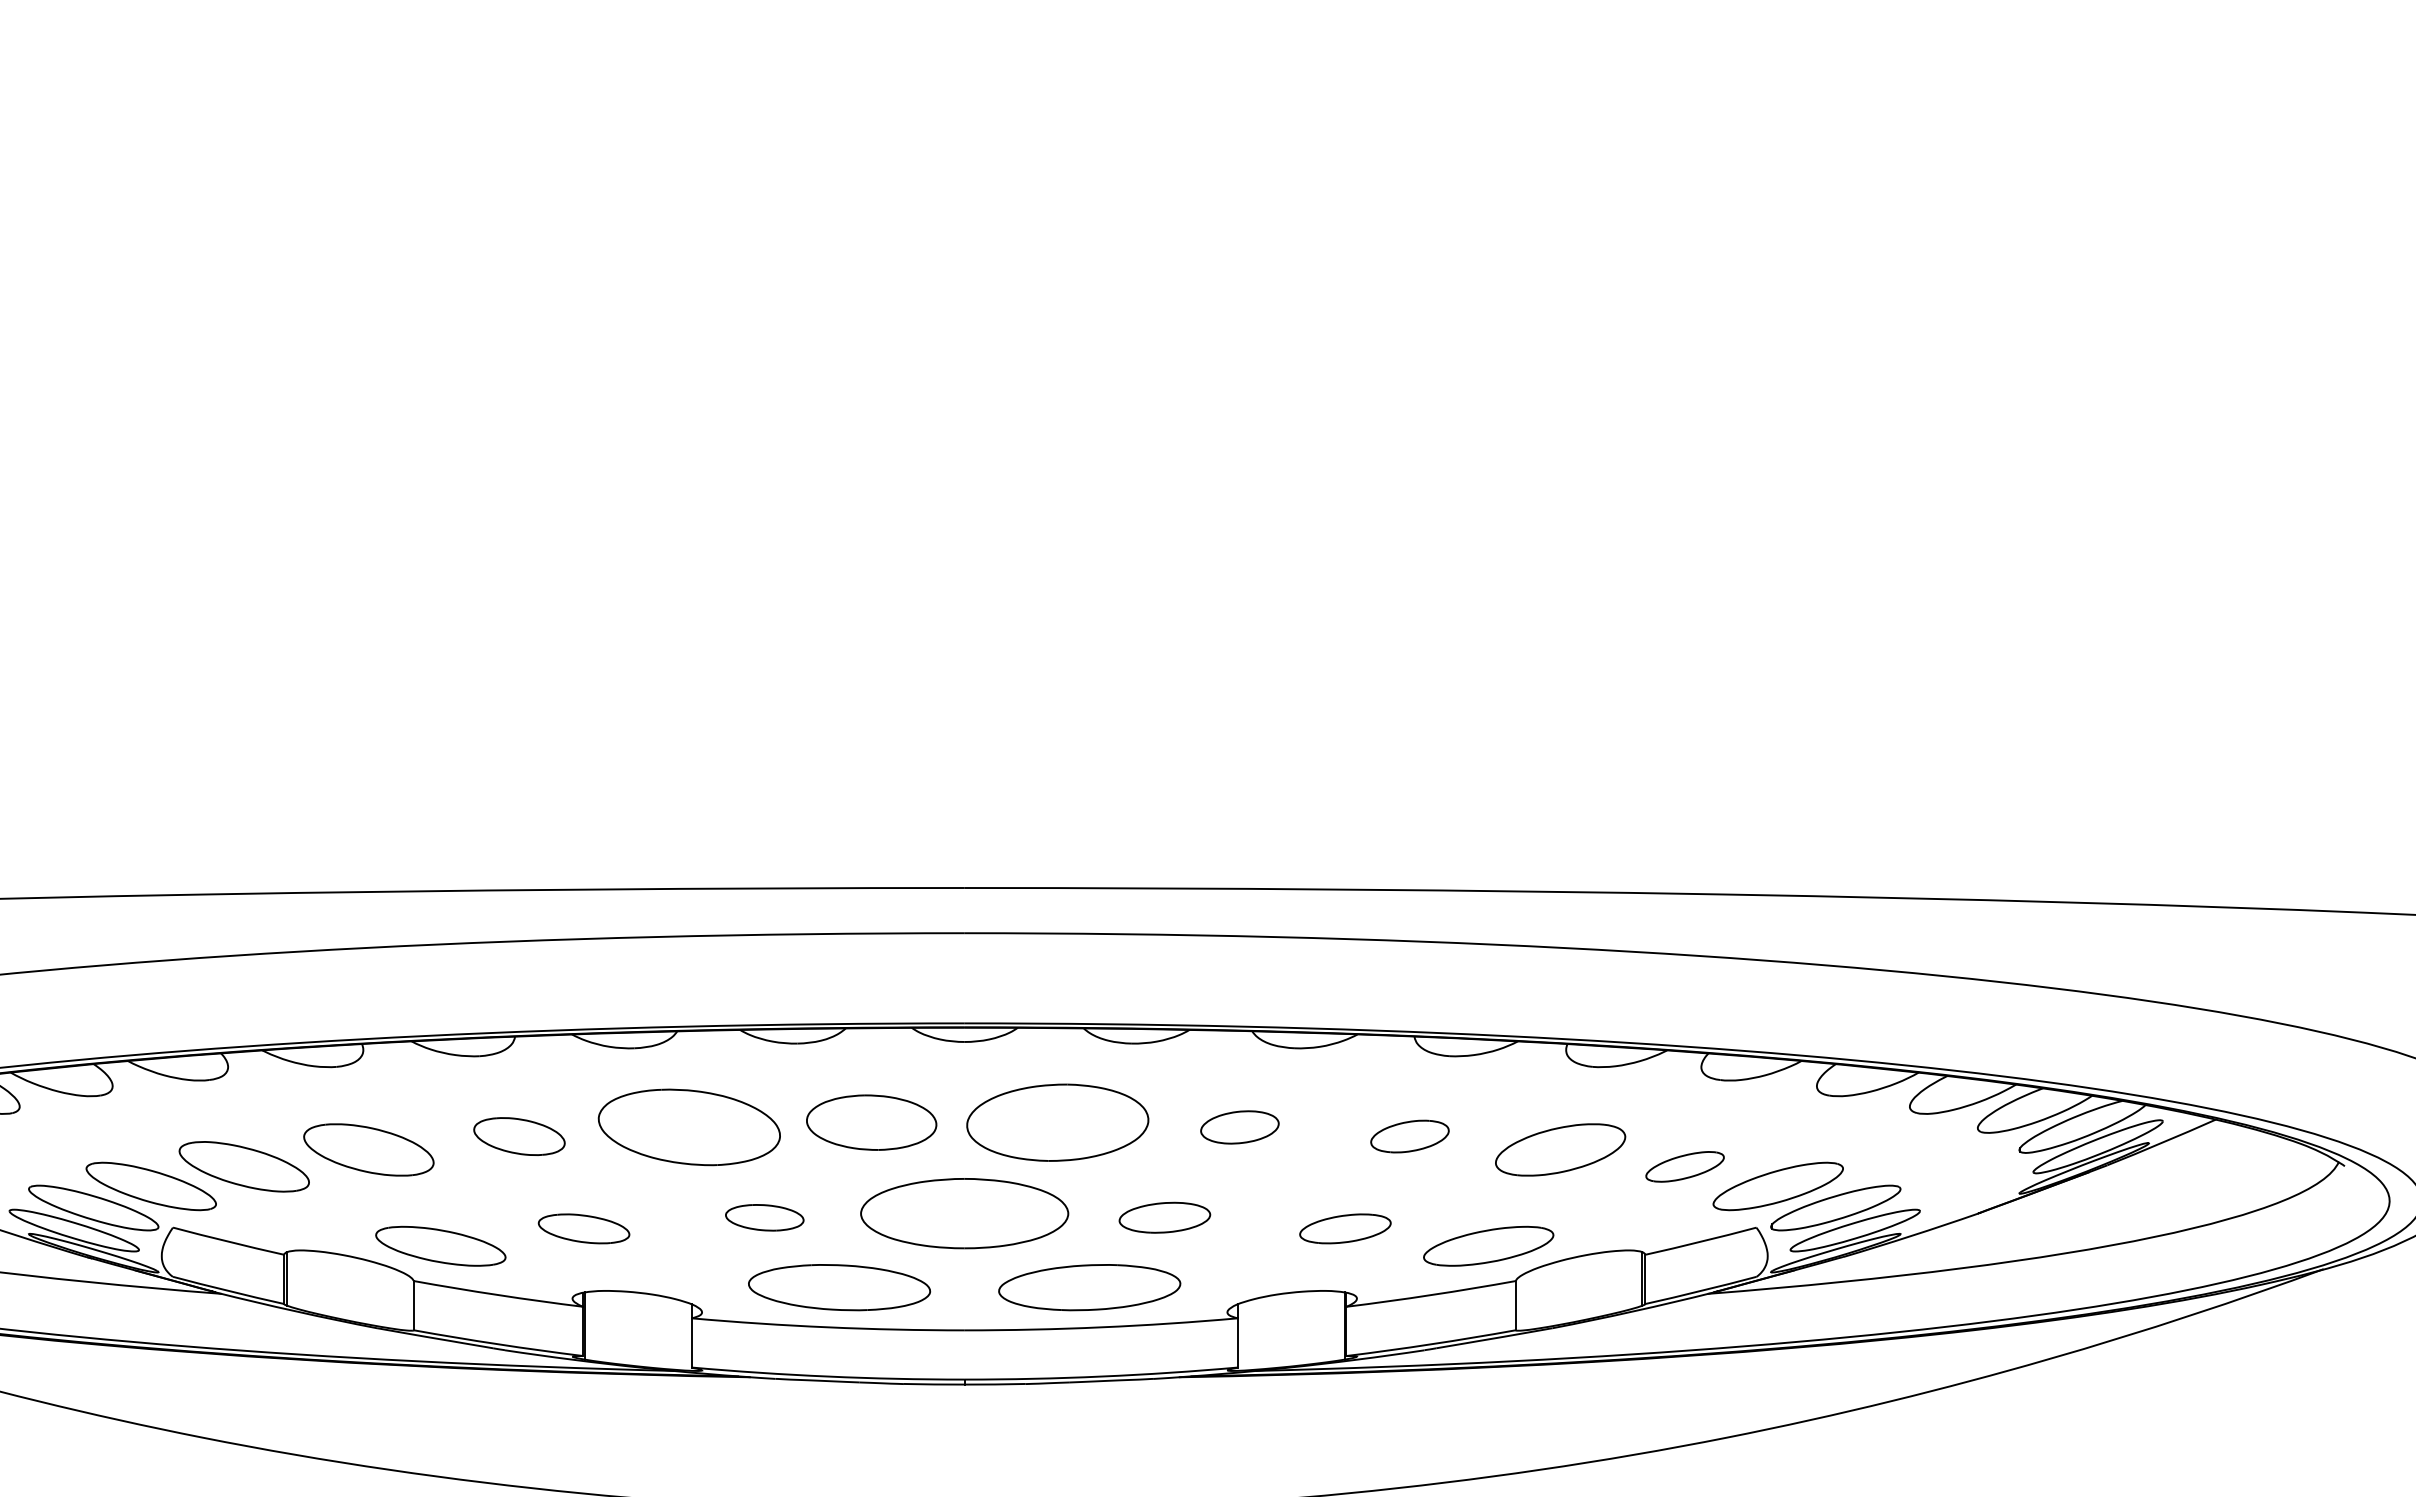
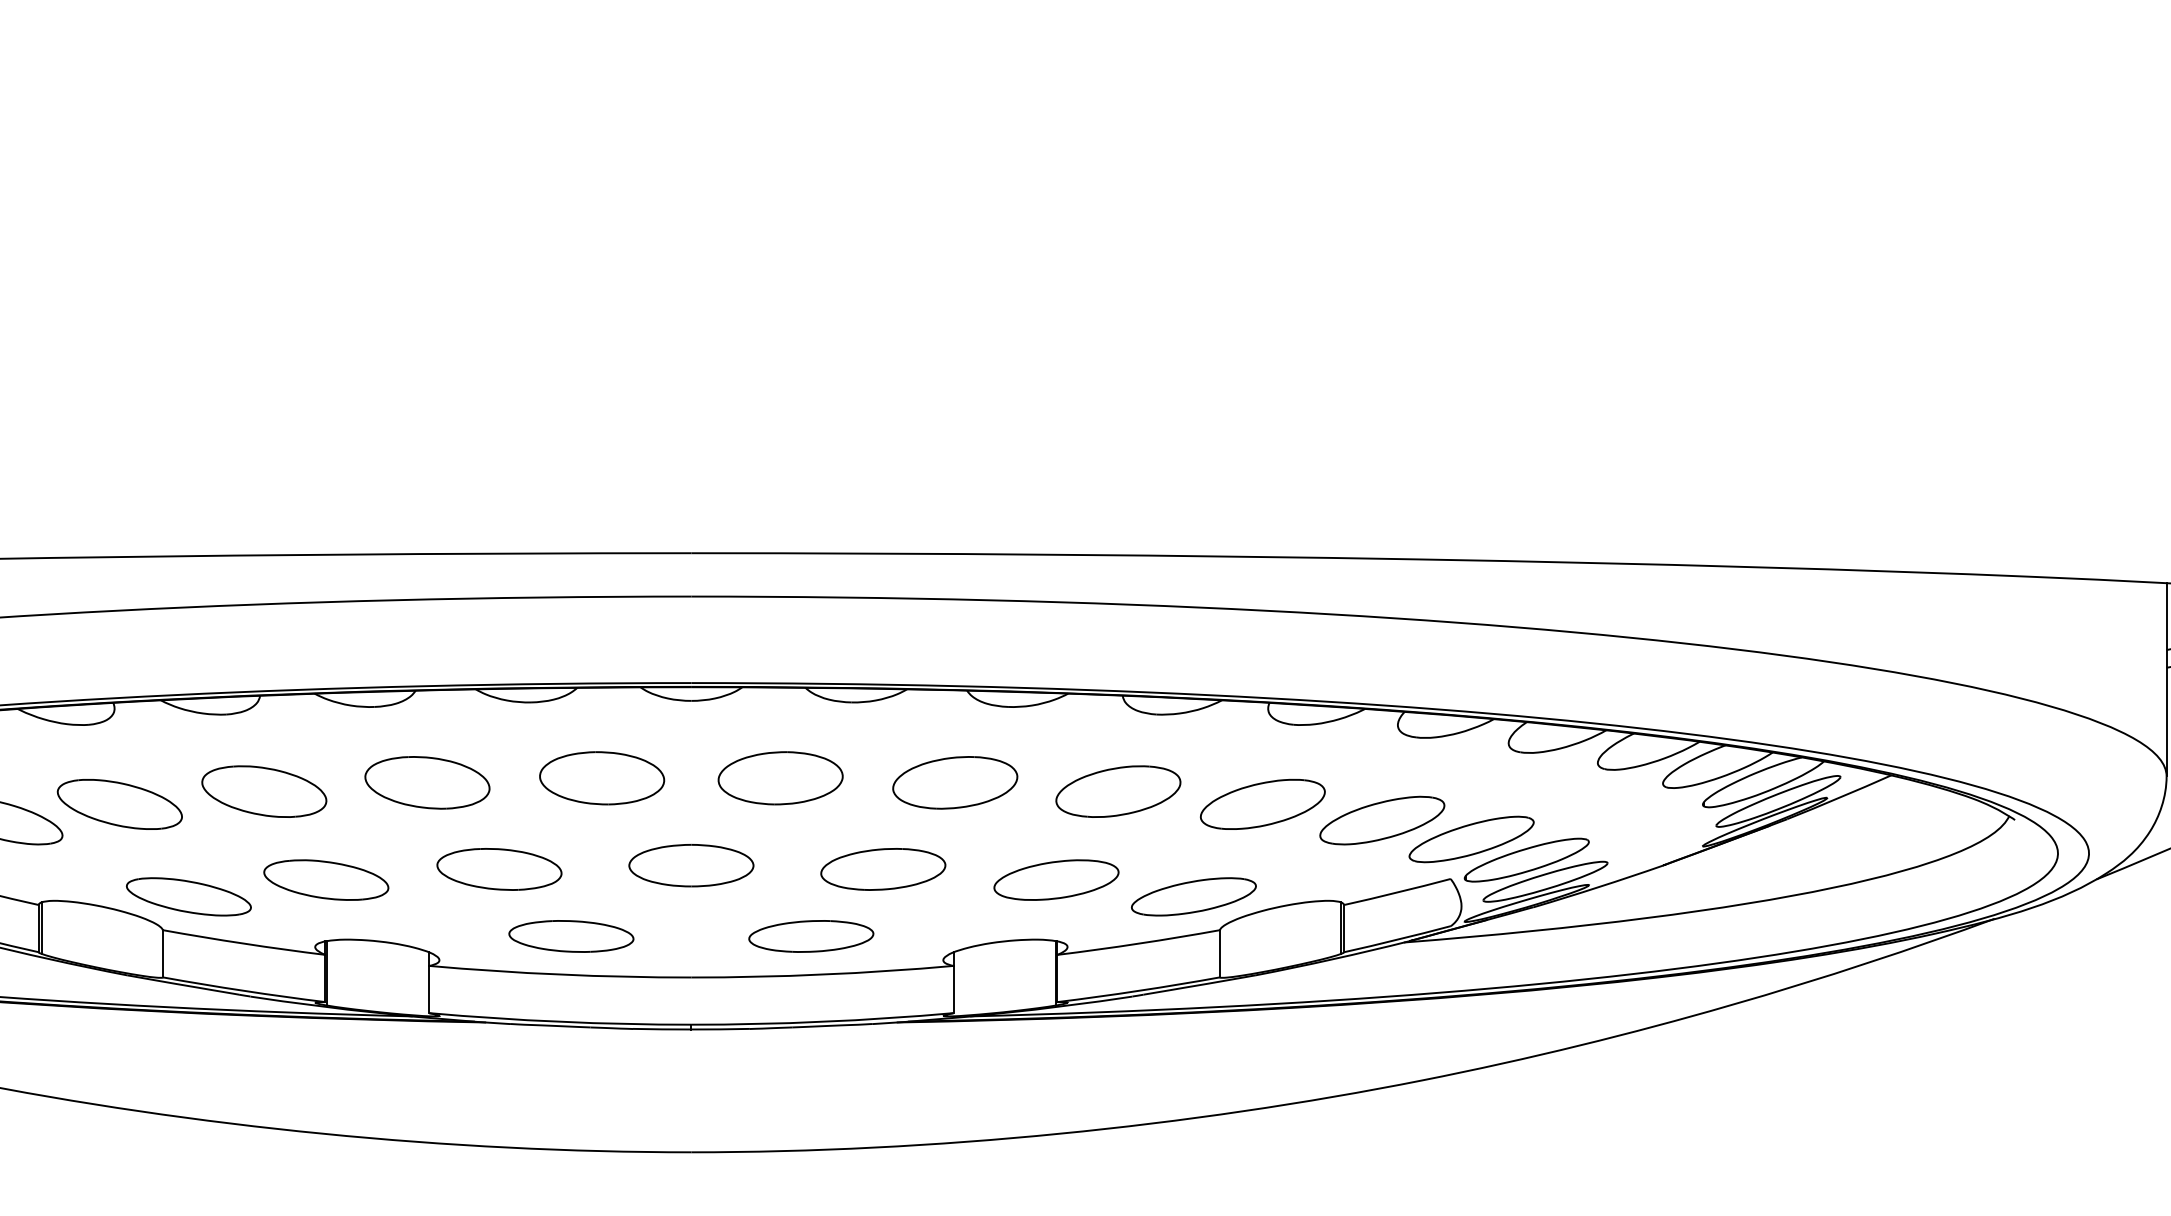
part: (1057, 1122) -> (780, 778), size x0.71
part: (689, 1127) -> (427, 782), size x0.71
part: (1239, 1127) -> (954, 782), size x1.67
part: (519, 1136) -> (264, 791), size x1.43
part: (1409, 1136) -> (1117, 791), size x1.67
part: (1684, 1166) -> (1381, 820), size x1.67
part: (964, 1213) -> (691, 865), size x0.62
part: (764, 1217) -> (499, 869), size x1.67
part: (1164, 1217) -> (882, 869), size x1.43
part: (583, 1228) -> (325, 879), size x1.43
part: (1345, 1228) -> (1056, 879), size x1.43
part: (839, 1287) -> (571, 936), size x0.71
part: (1089, 1287) -> (811, 936), size x0.71

